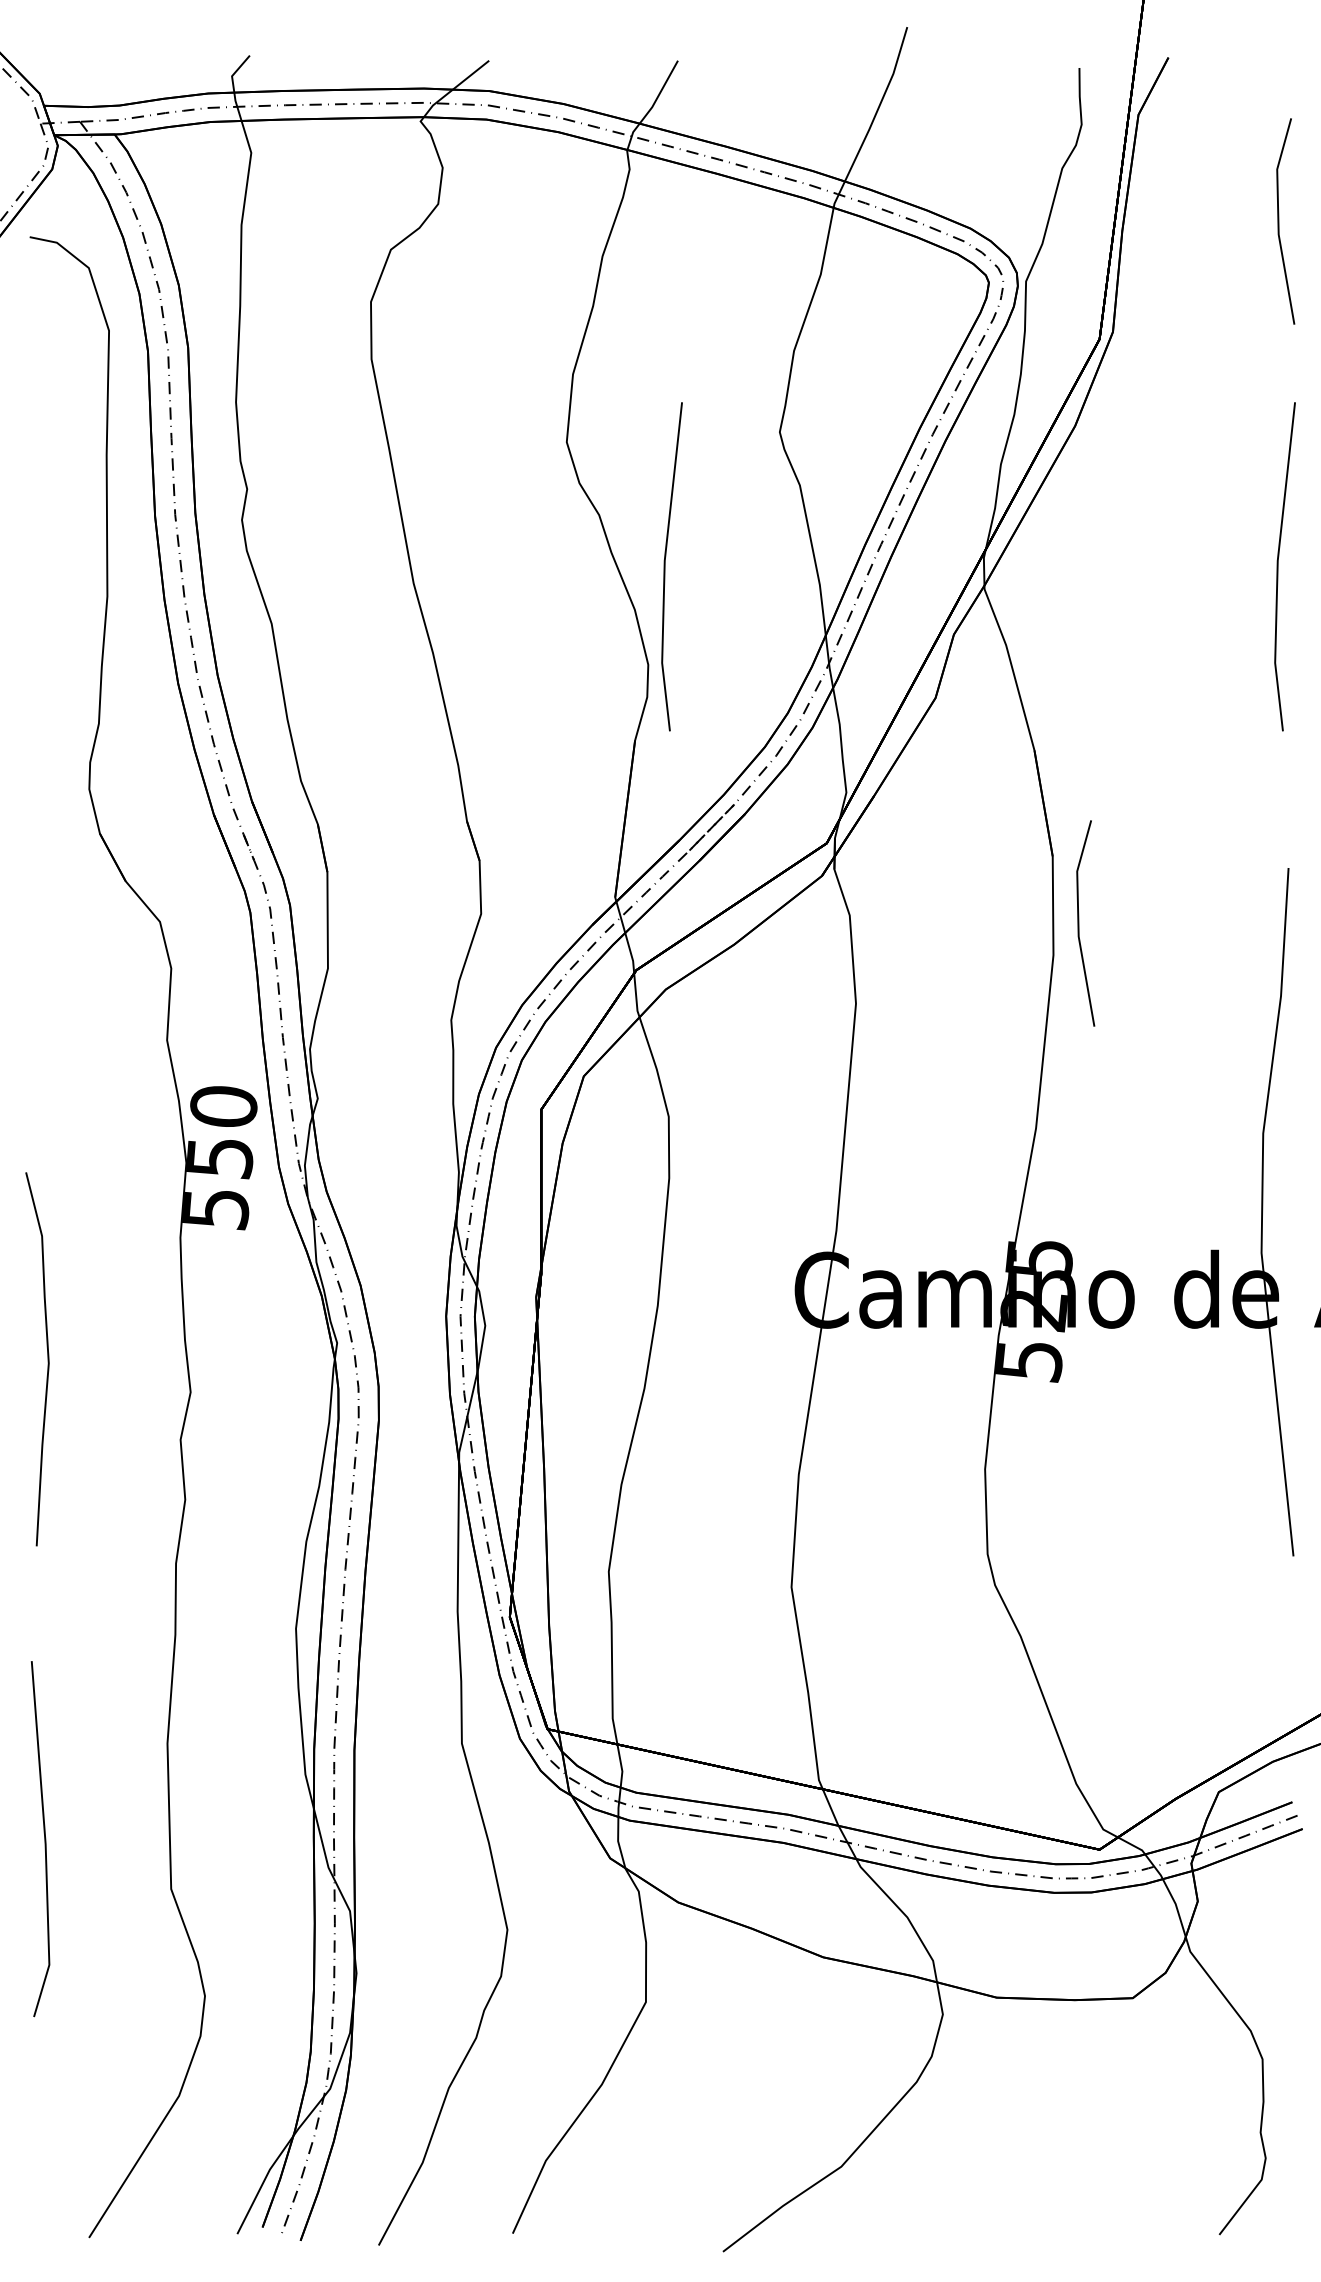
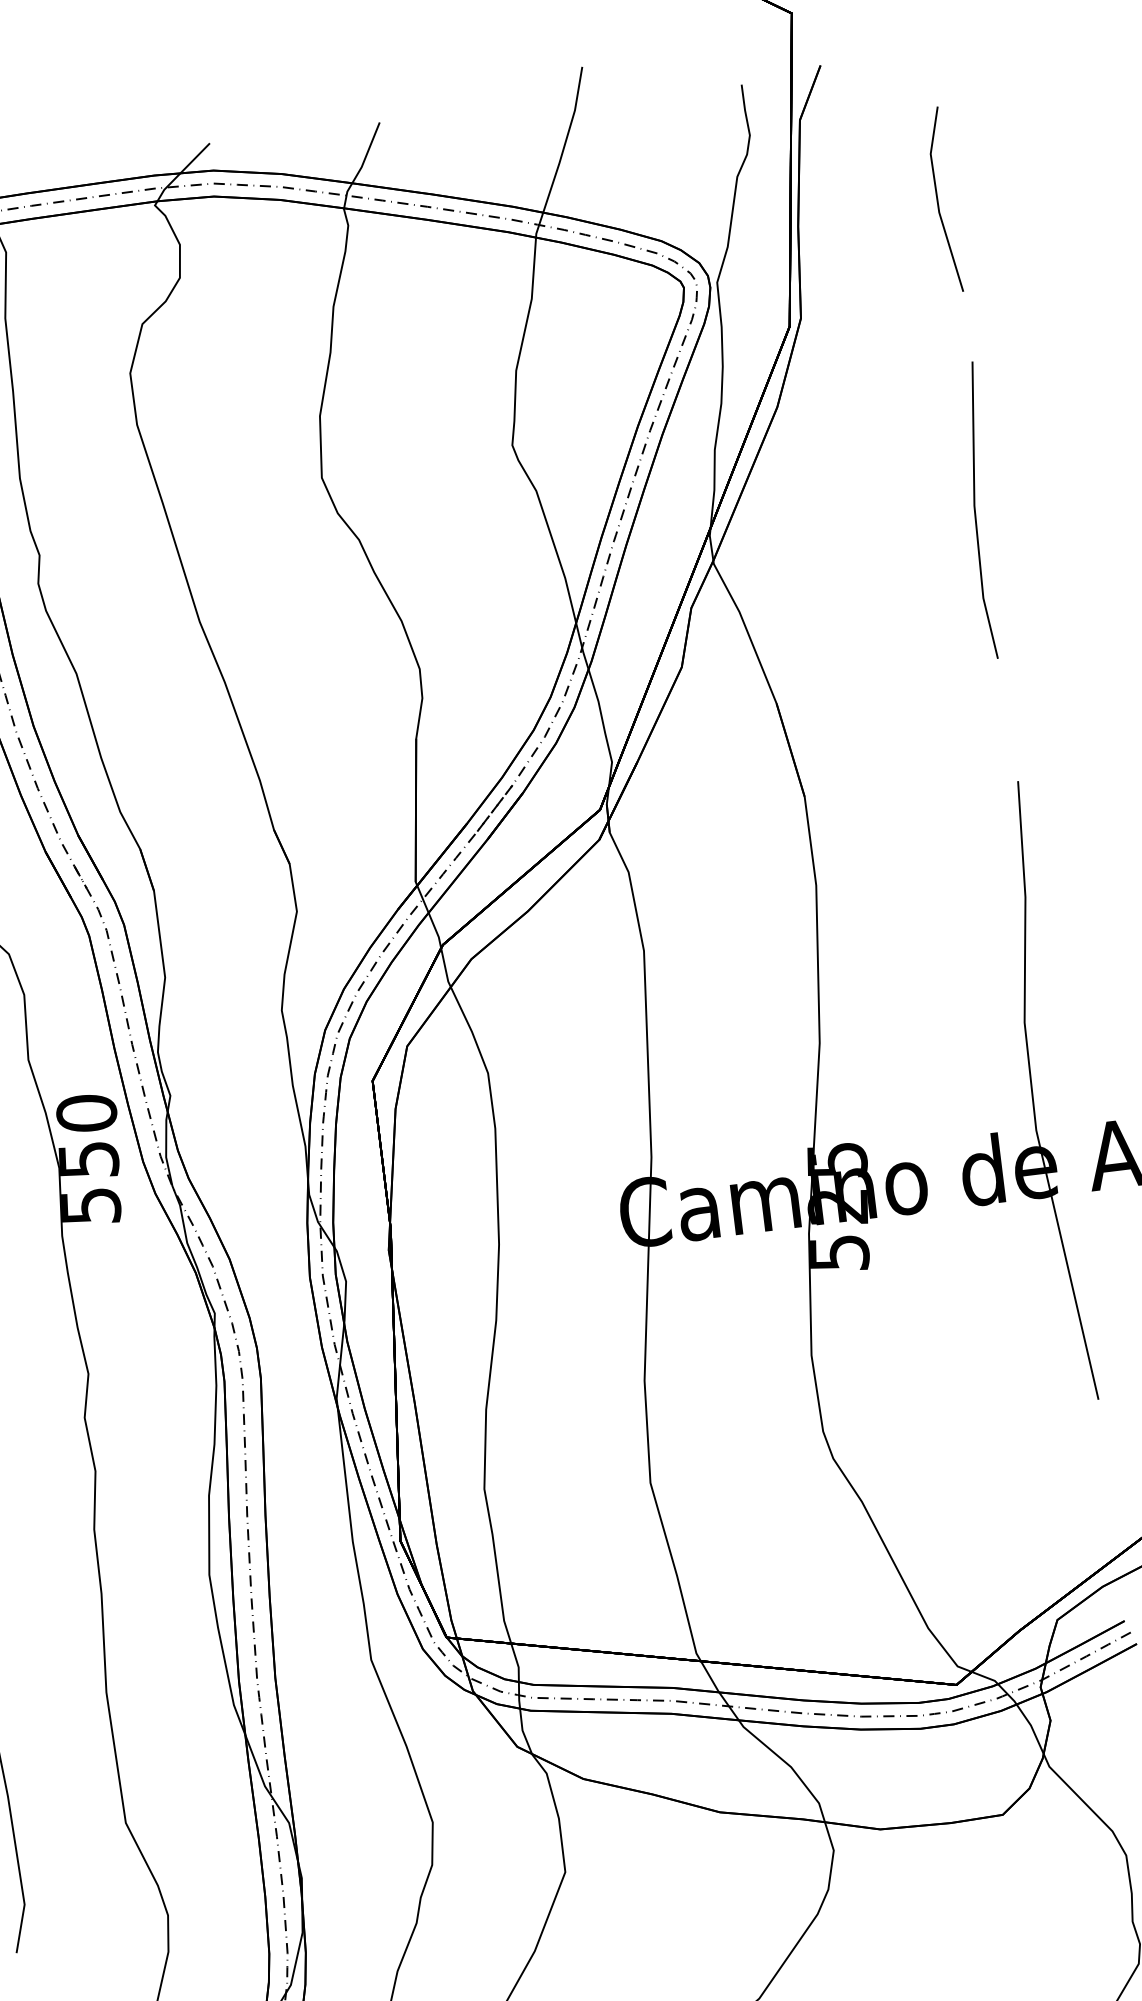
line: (665, 566) -> (424, 578), removed
line: (1079, 923) -> (836, 854), removed

